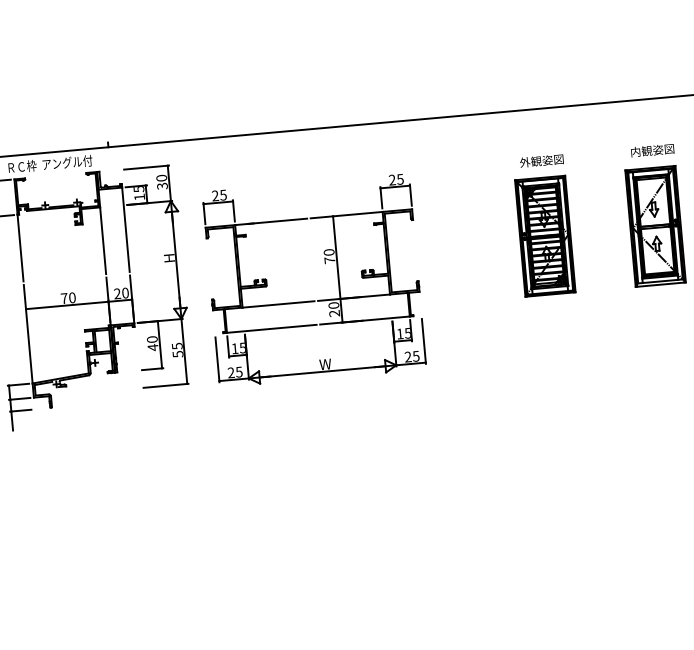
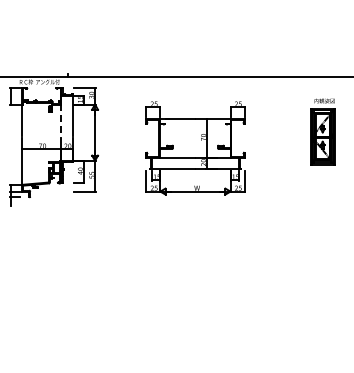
part: (542, 227) -> (269, 132), removed
line: (103, 240) -> (61, 120), solid -> dashed
part: (314, 281) -> (195, 148), moved

